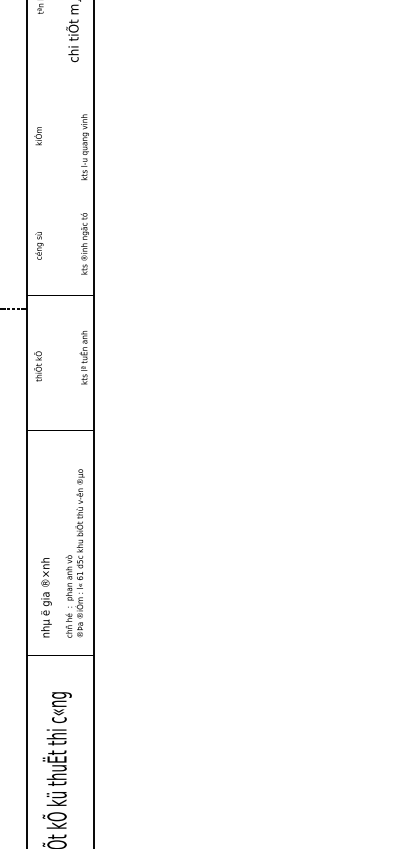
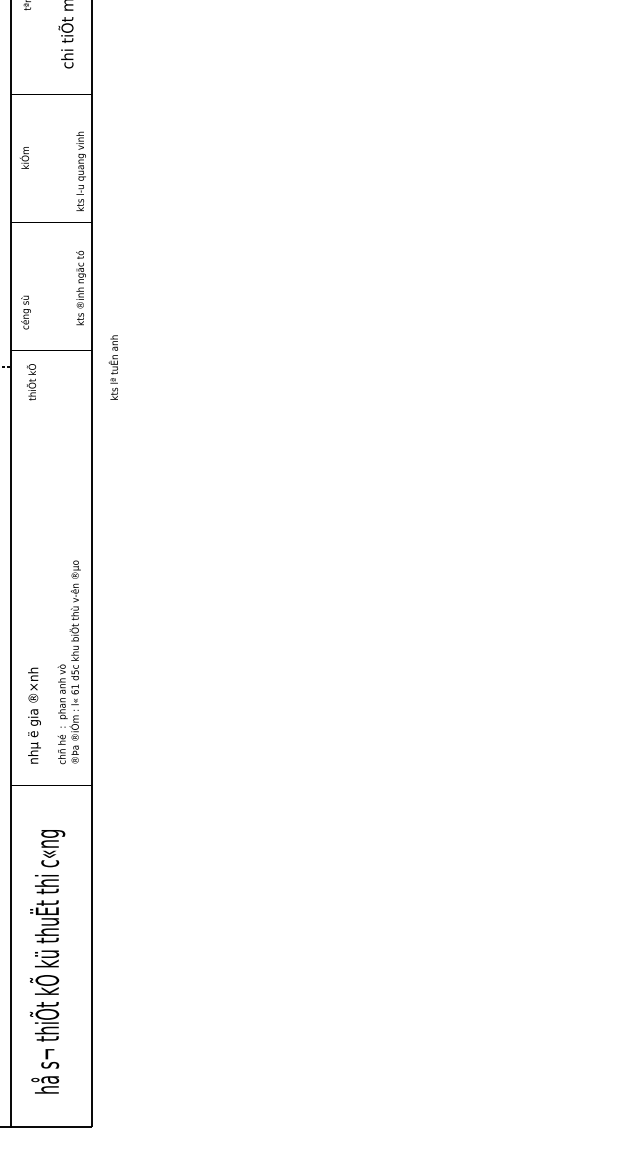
text: (38, 245) -> (25, 312), moved
text: (82, 357) -> (112, 367), moved
text: (37, 366) -> (30, 382), moved

